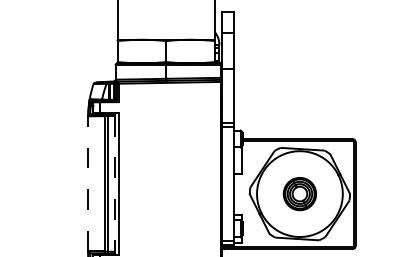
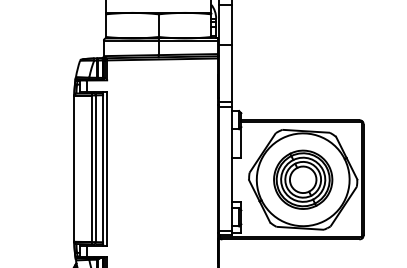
line: (88, 183) -> (74, 168), dashed -> solid
line: (114, 183) -> (102, 168), dashed -> solid
part: (299, 193) -> (302, 179), size x1.67

